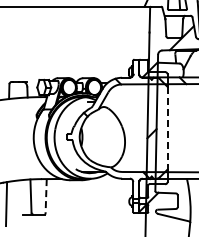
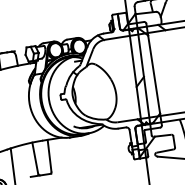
line: (167, 128) -> (154, 74), dashed -> solid
line: (46, 195) -> (49, 155), dashed -> solid

